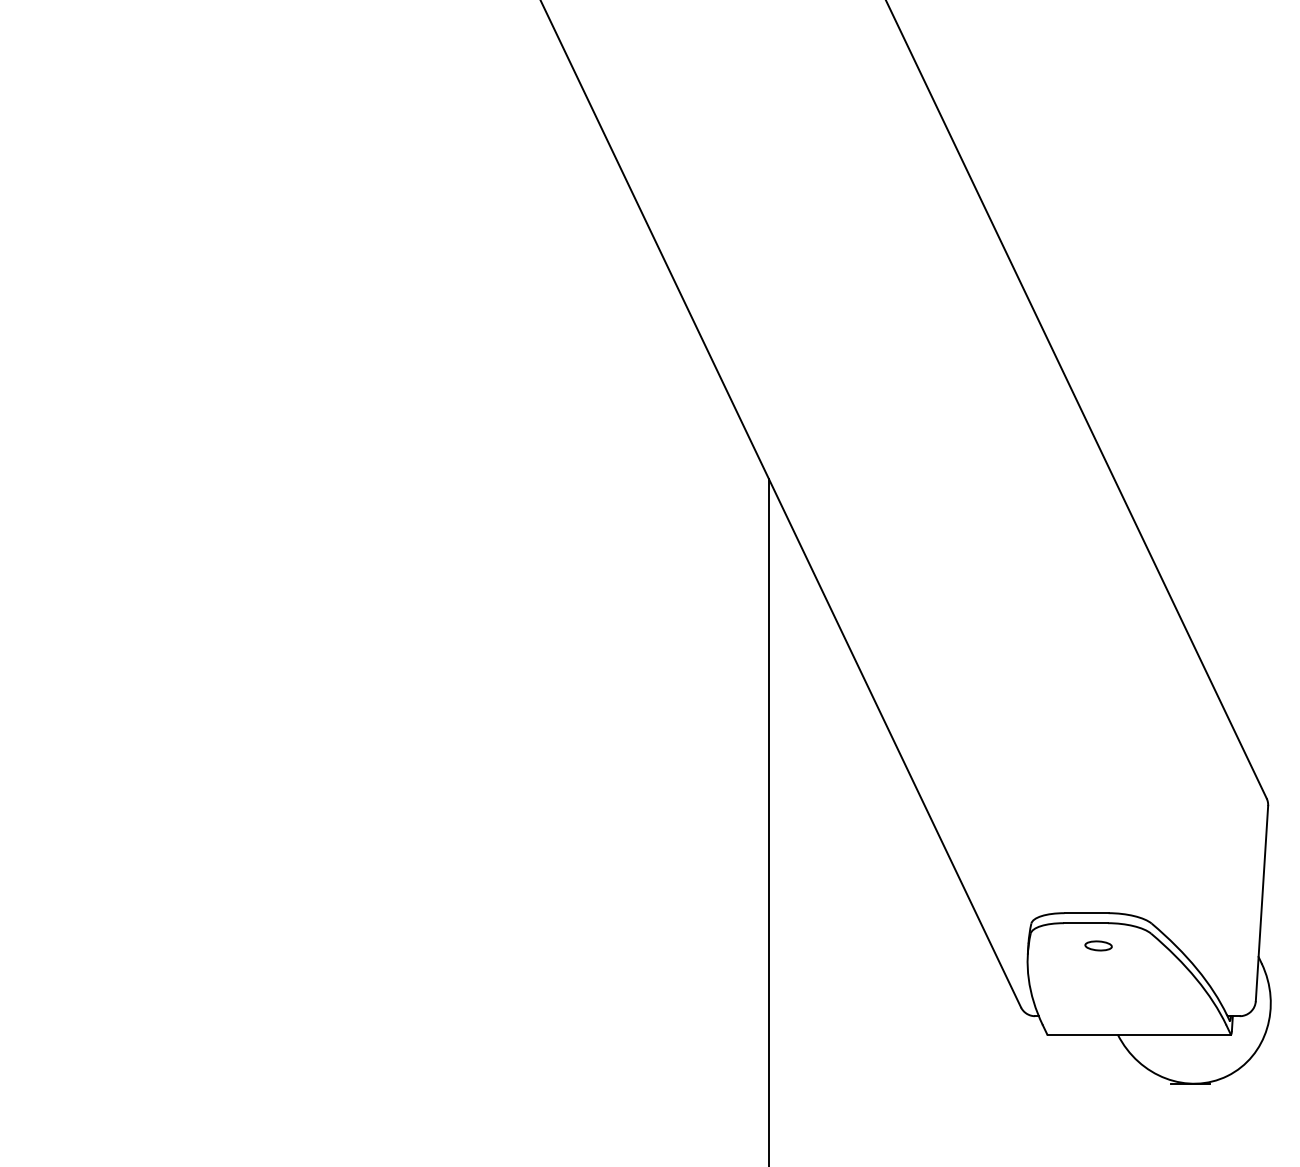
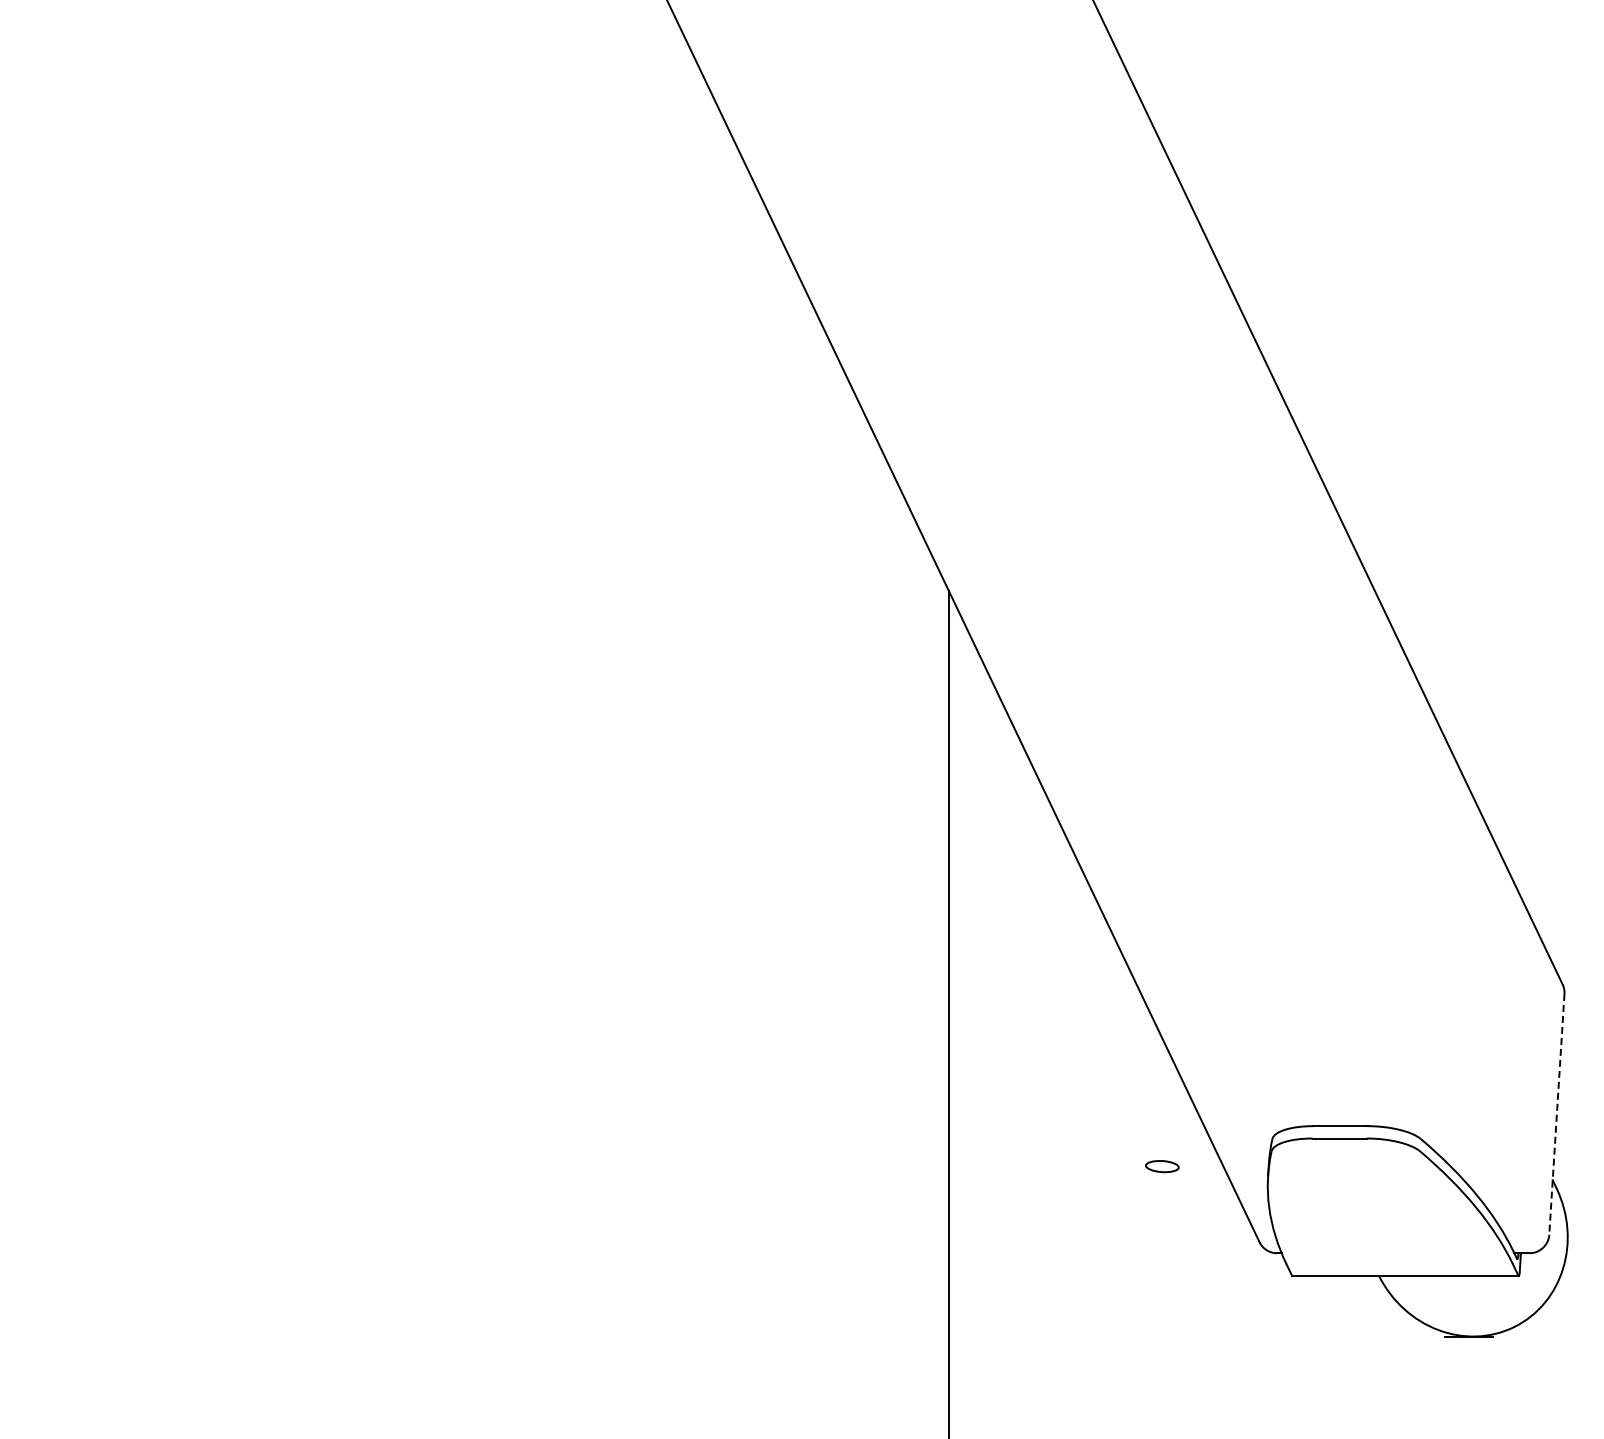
line: (1261, 903) -> (1556, 1114), solid -> dashed
part: (1098, 945) -> (1162, 1166), moved

